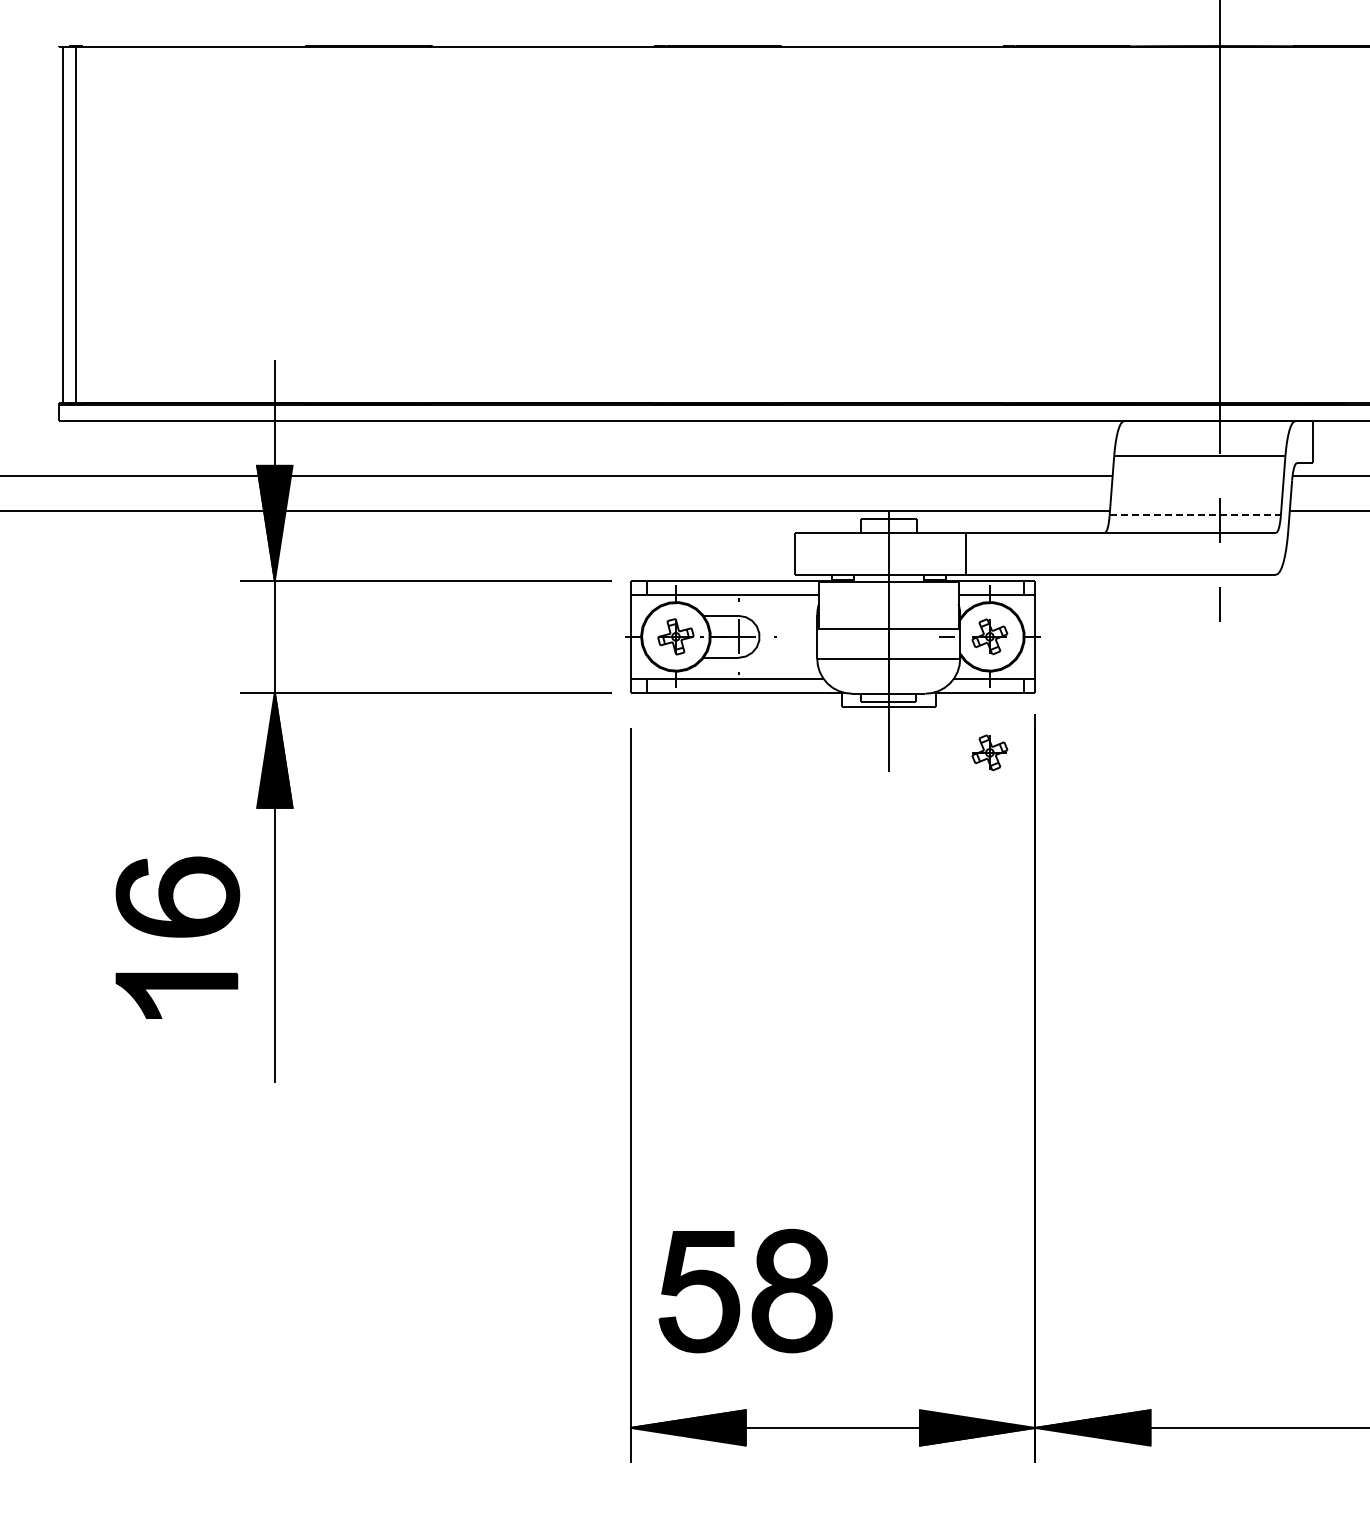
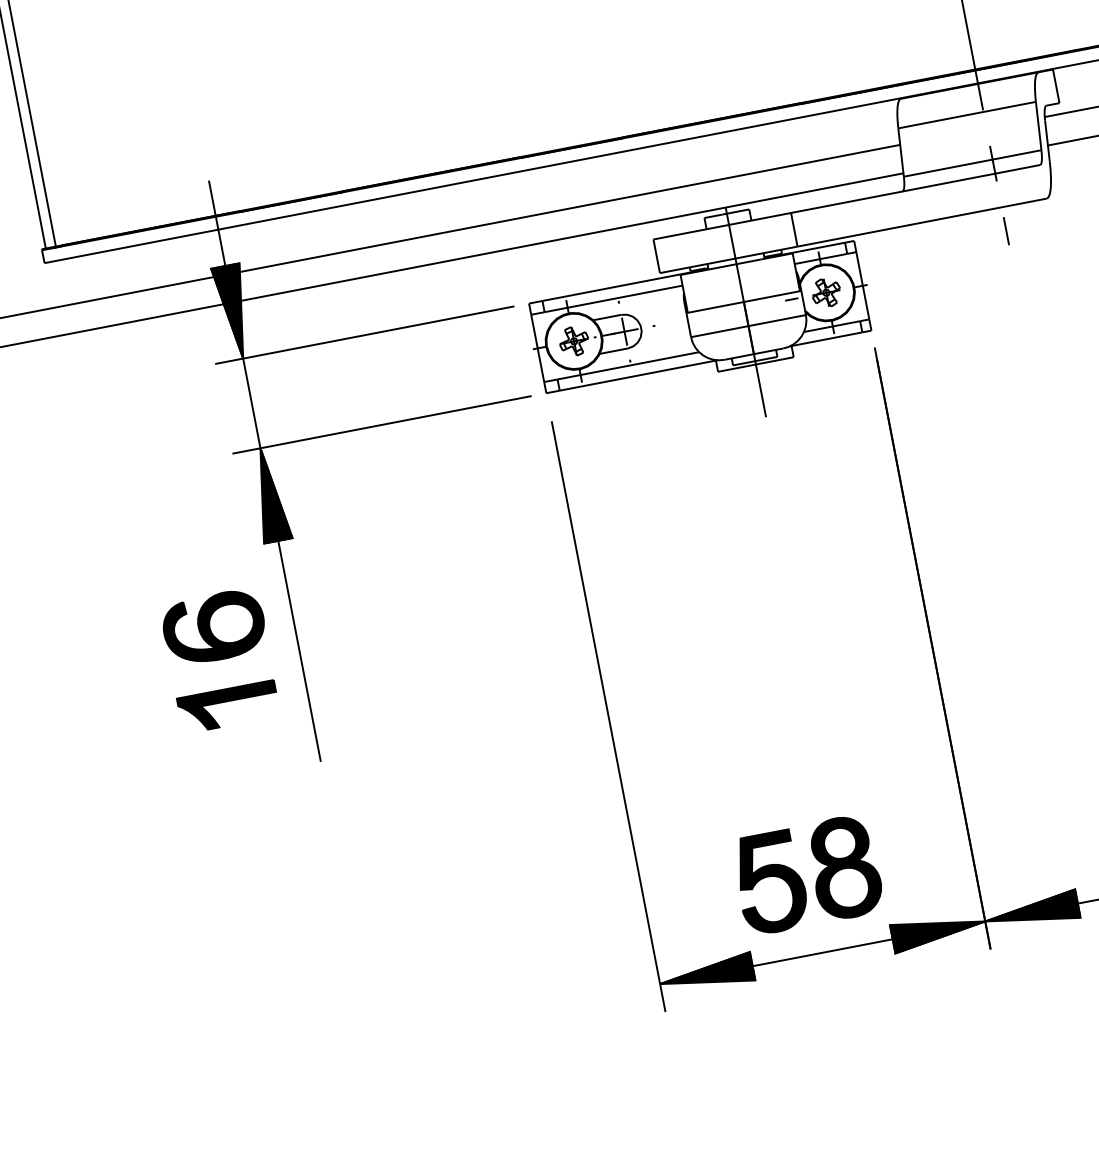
line: (1195, 515) -> (972, 163), dashed -> solid
part: (989, 752) -> (843, 385), removed
part: (737, 1293) -> (801, 878), moved

